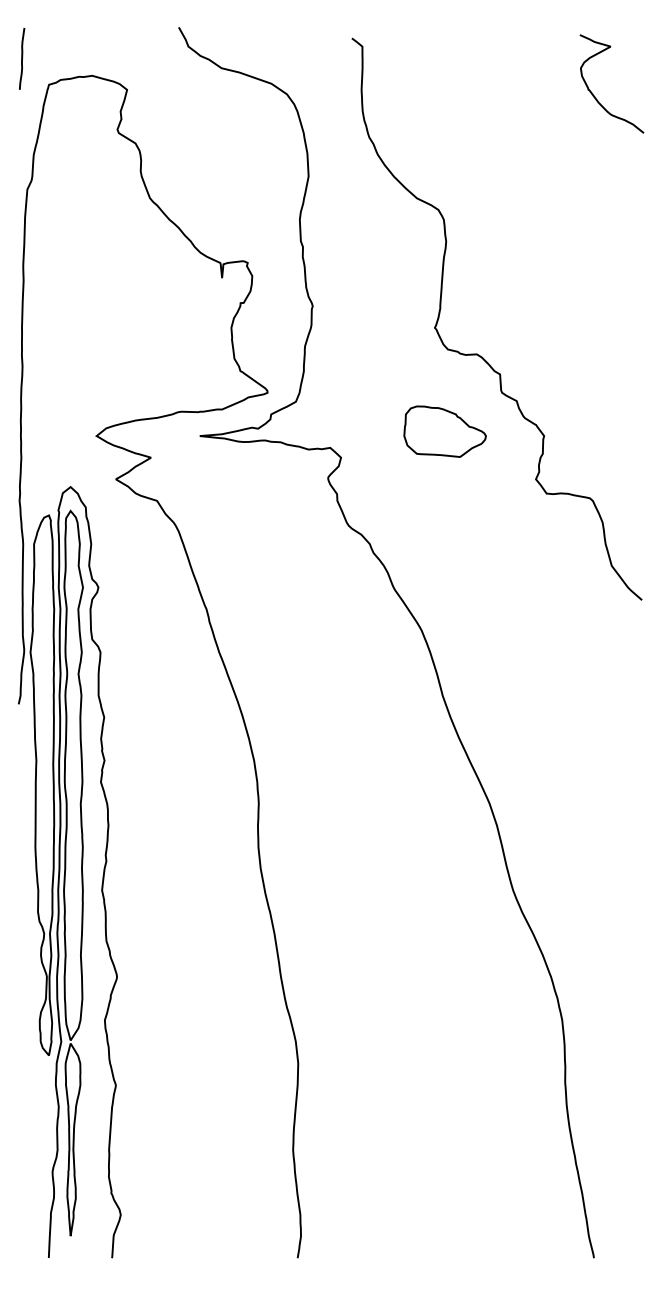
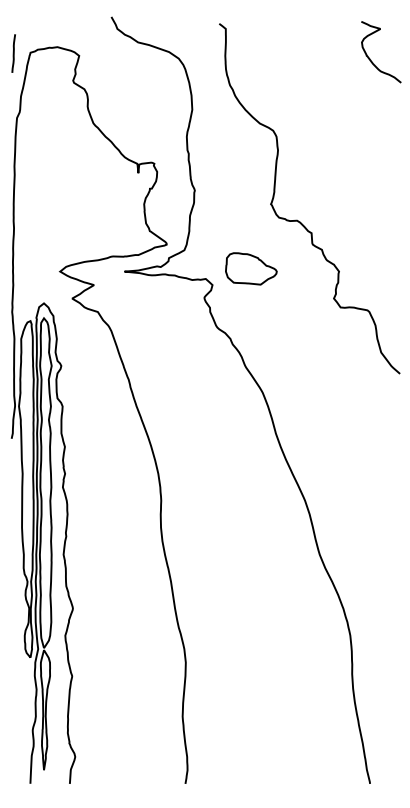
line: (21, 58) -> (13, 53), moved
part: (445, 431) -> (251, 268), moved

